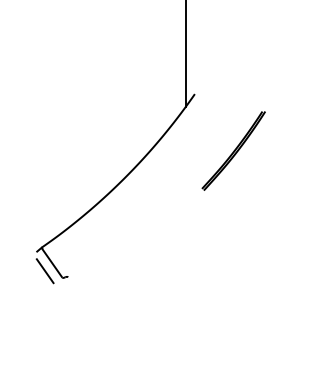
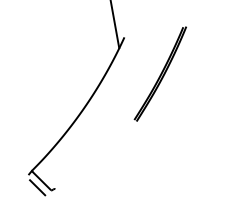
part: (233, 150) -> (160, 73), size x1.43

